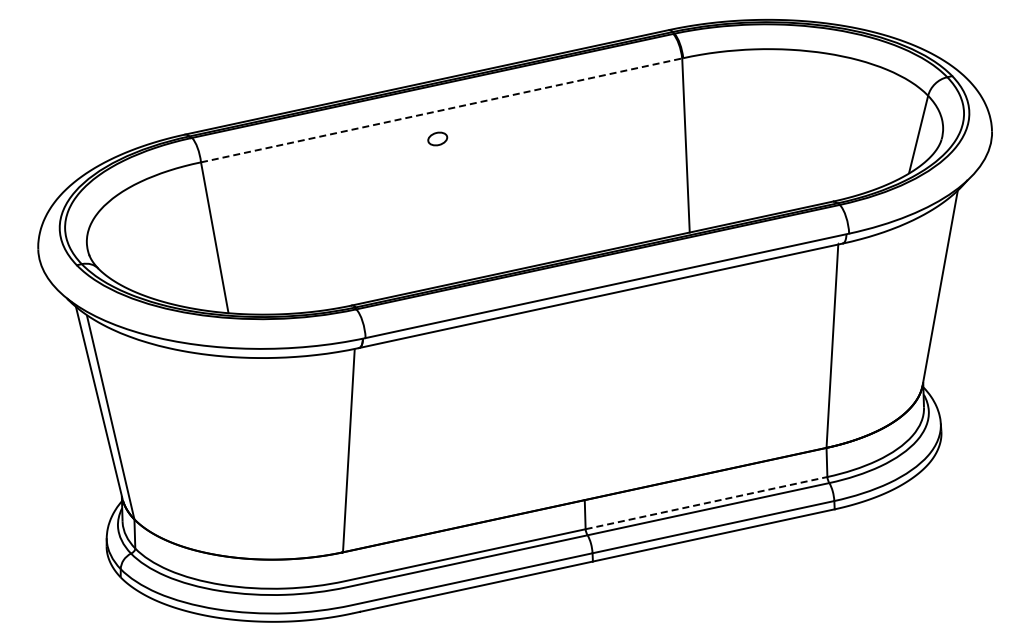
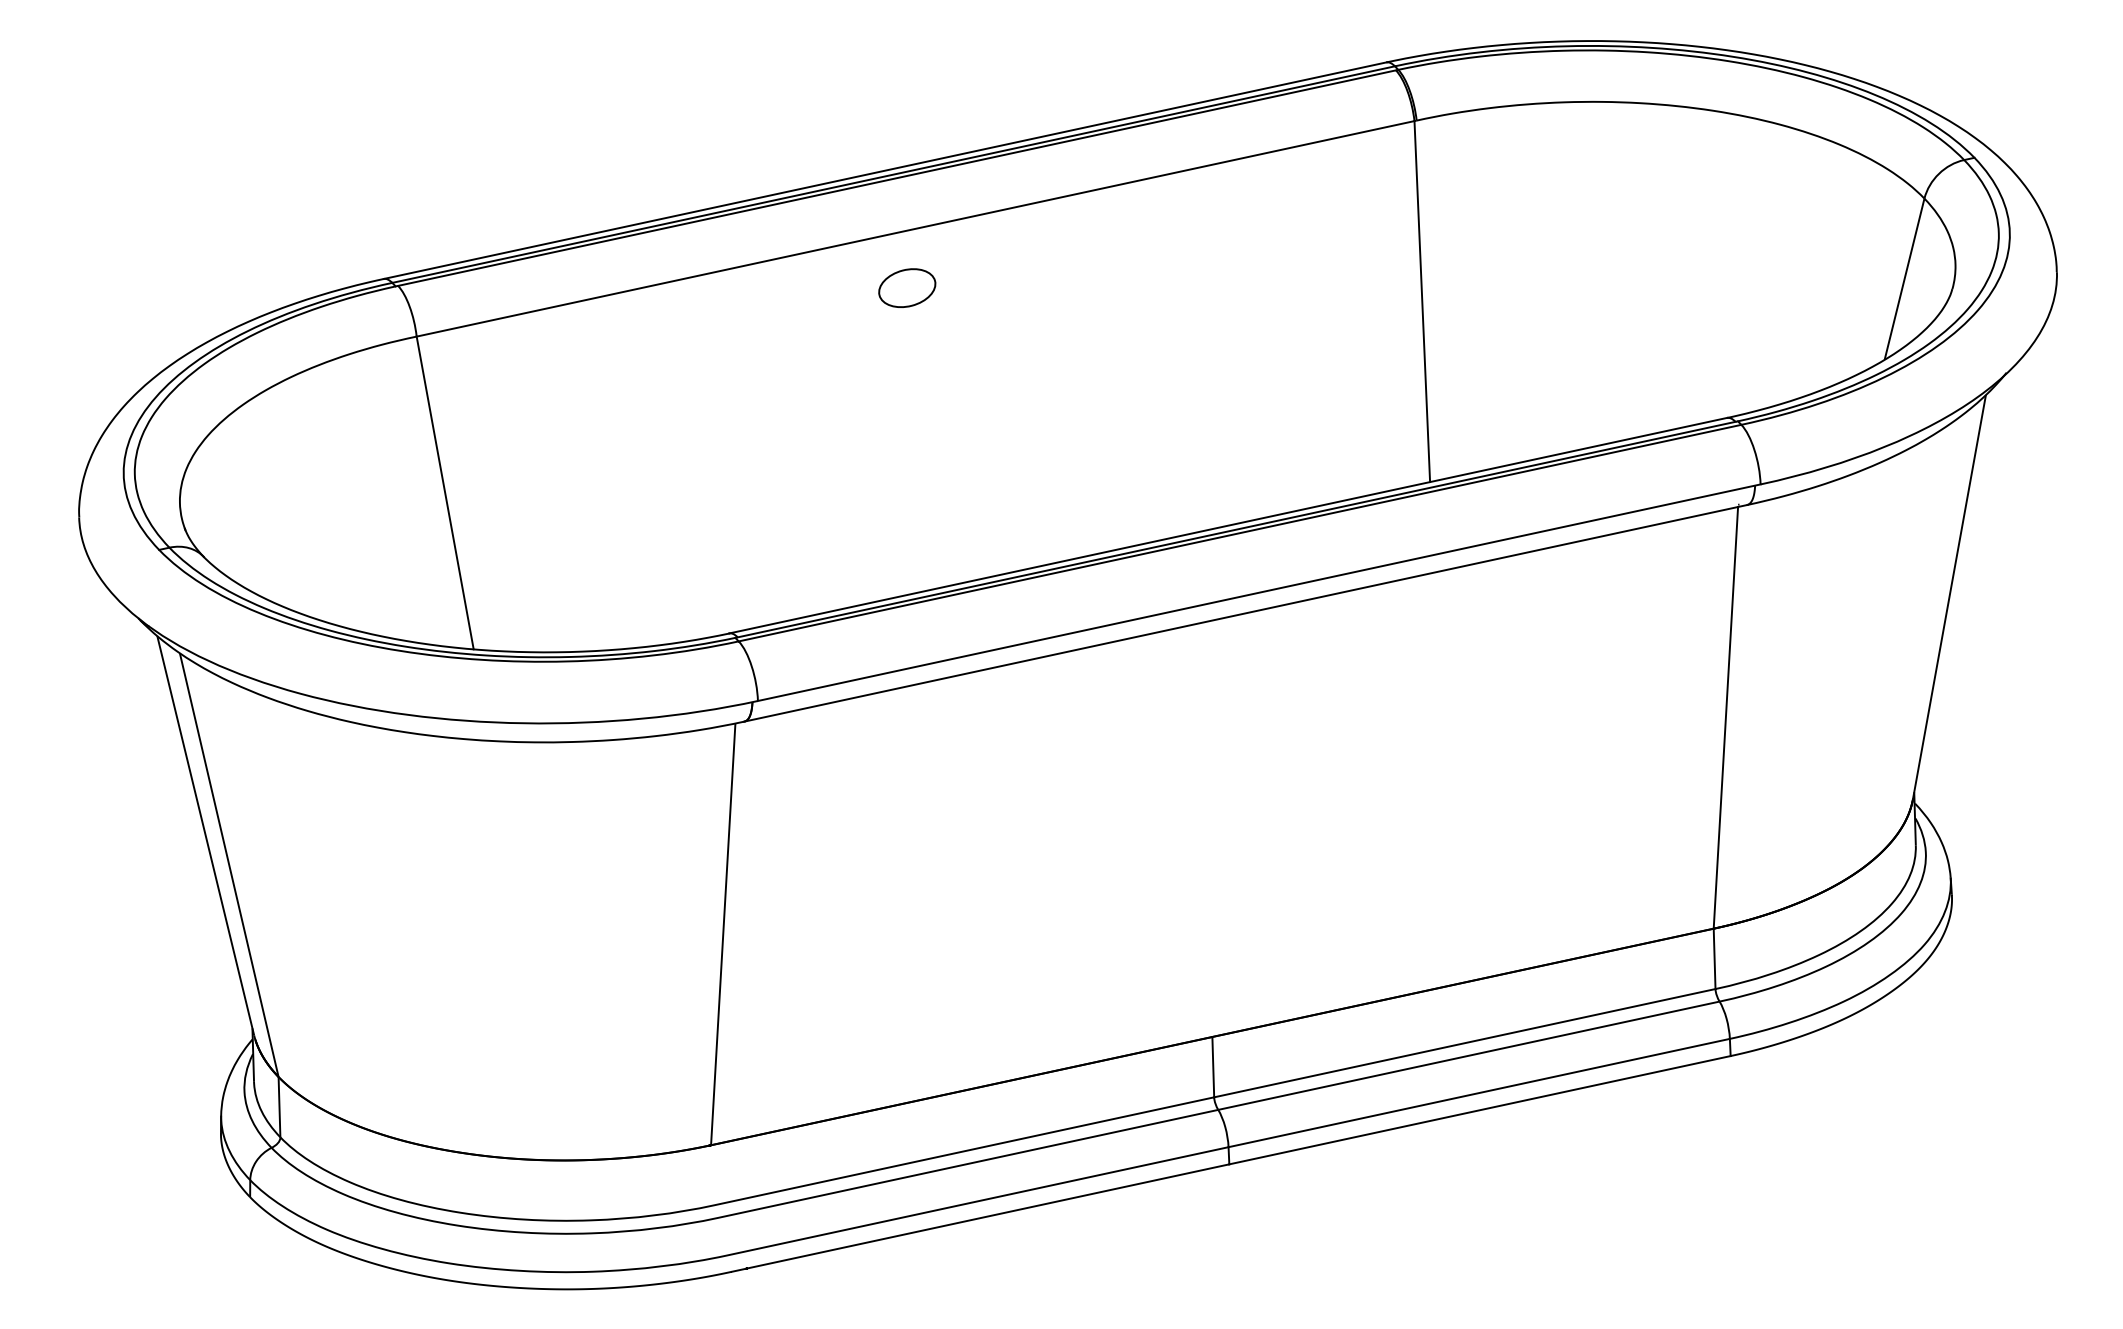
line: (442, 110) -> (917, 229), dashed -> solid
part: (437, 138) -> (907, 287), size x1.43
line: (706, 503) -> (1464, 1043), dashed -> solid

